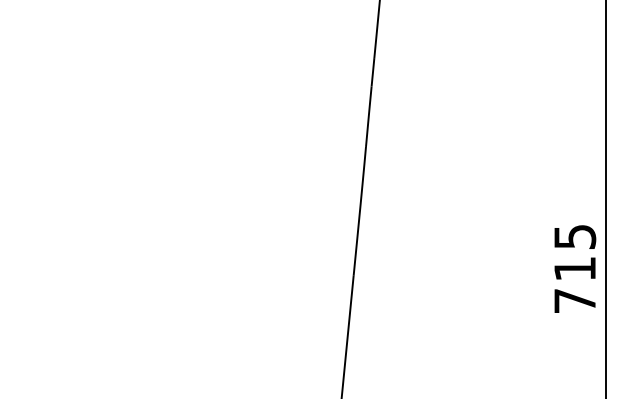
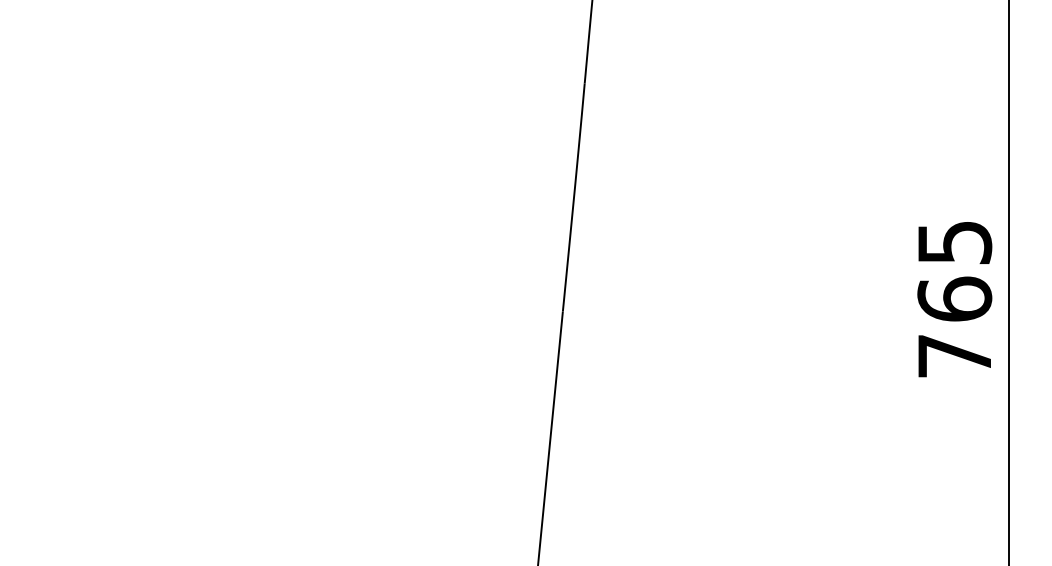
text: (575, 268) -> (955, 298), 715 -> 765

